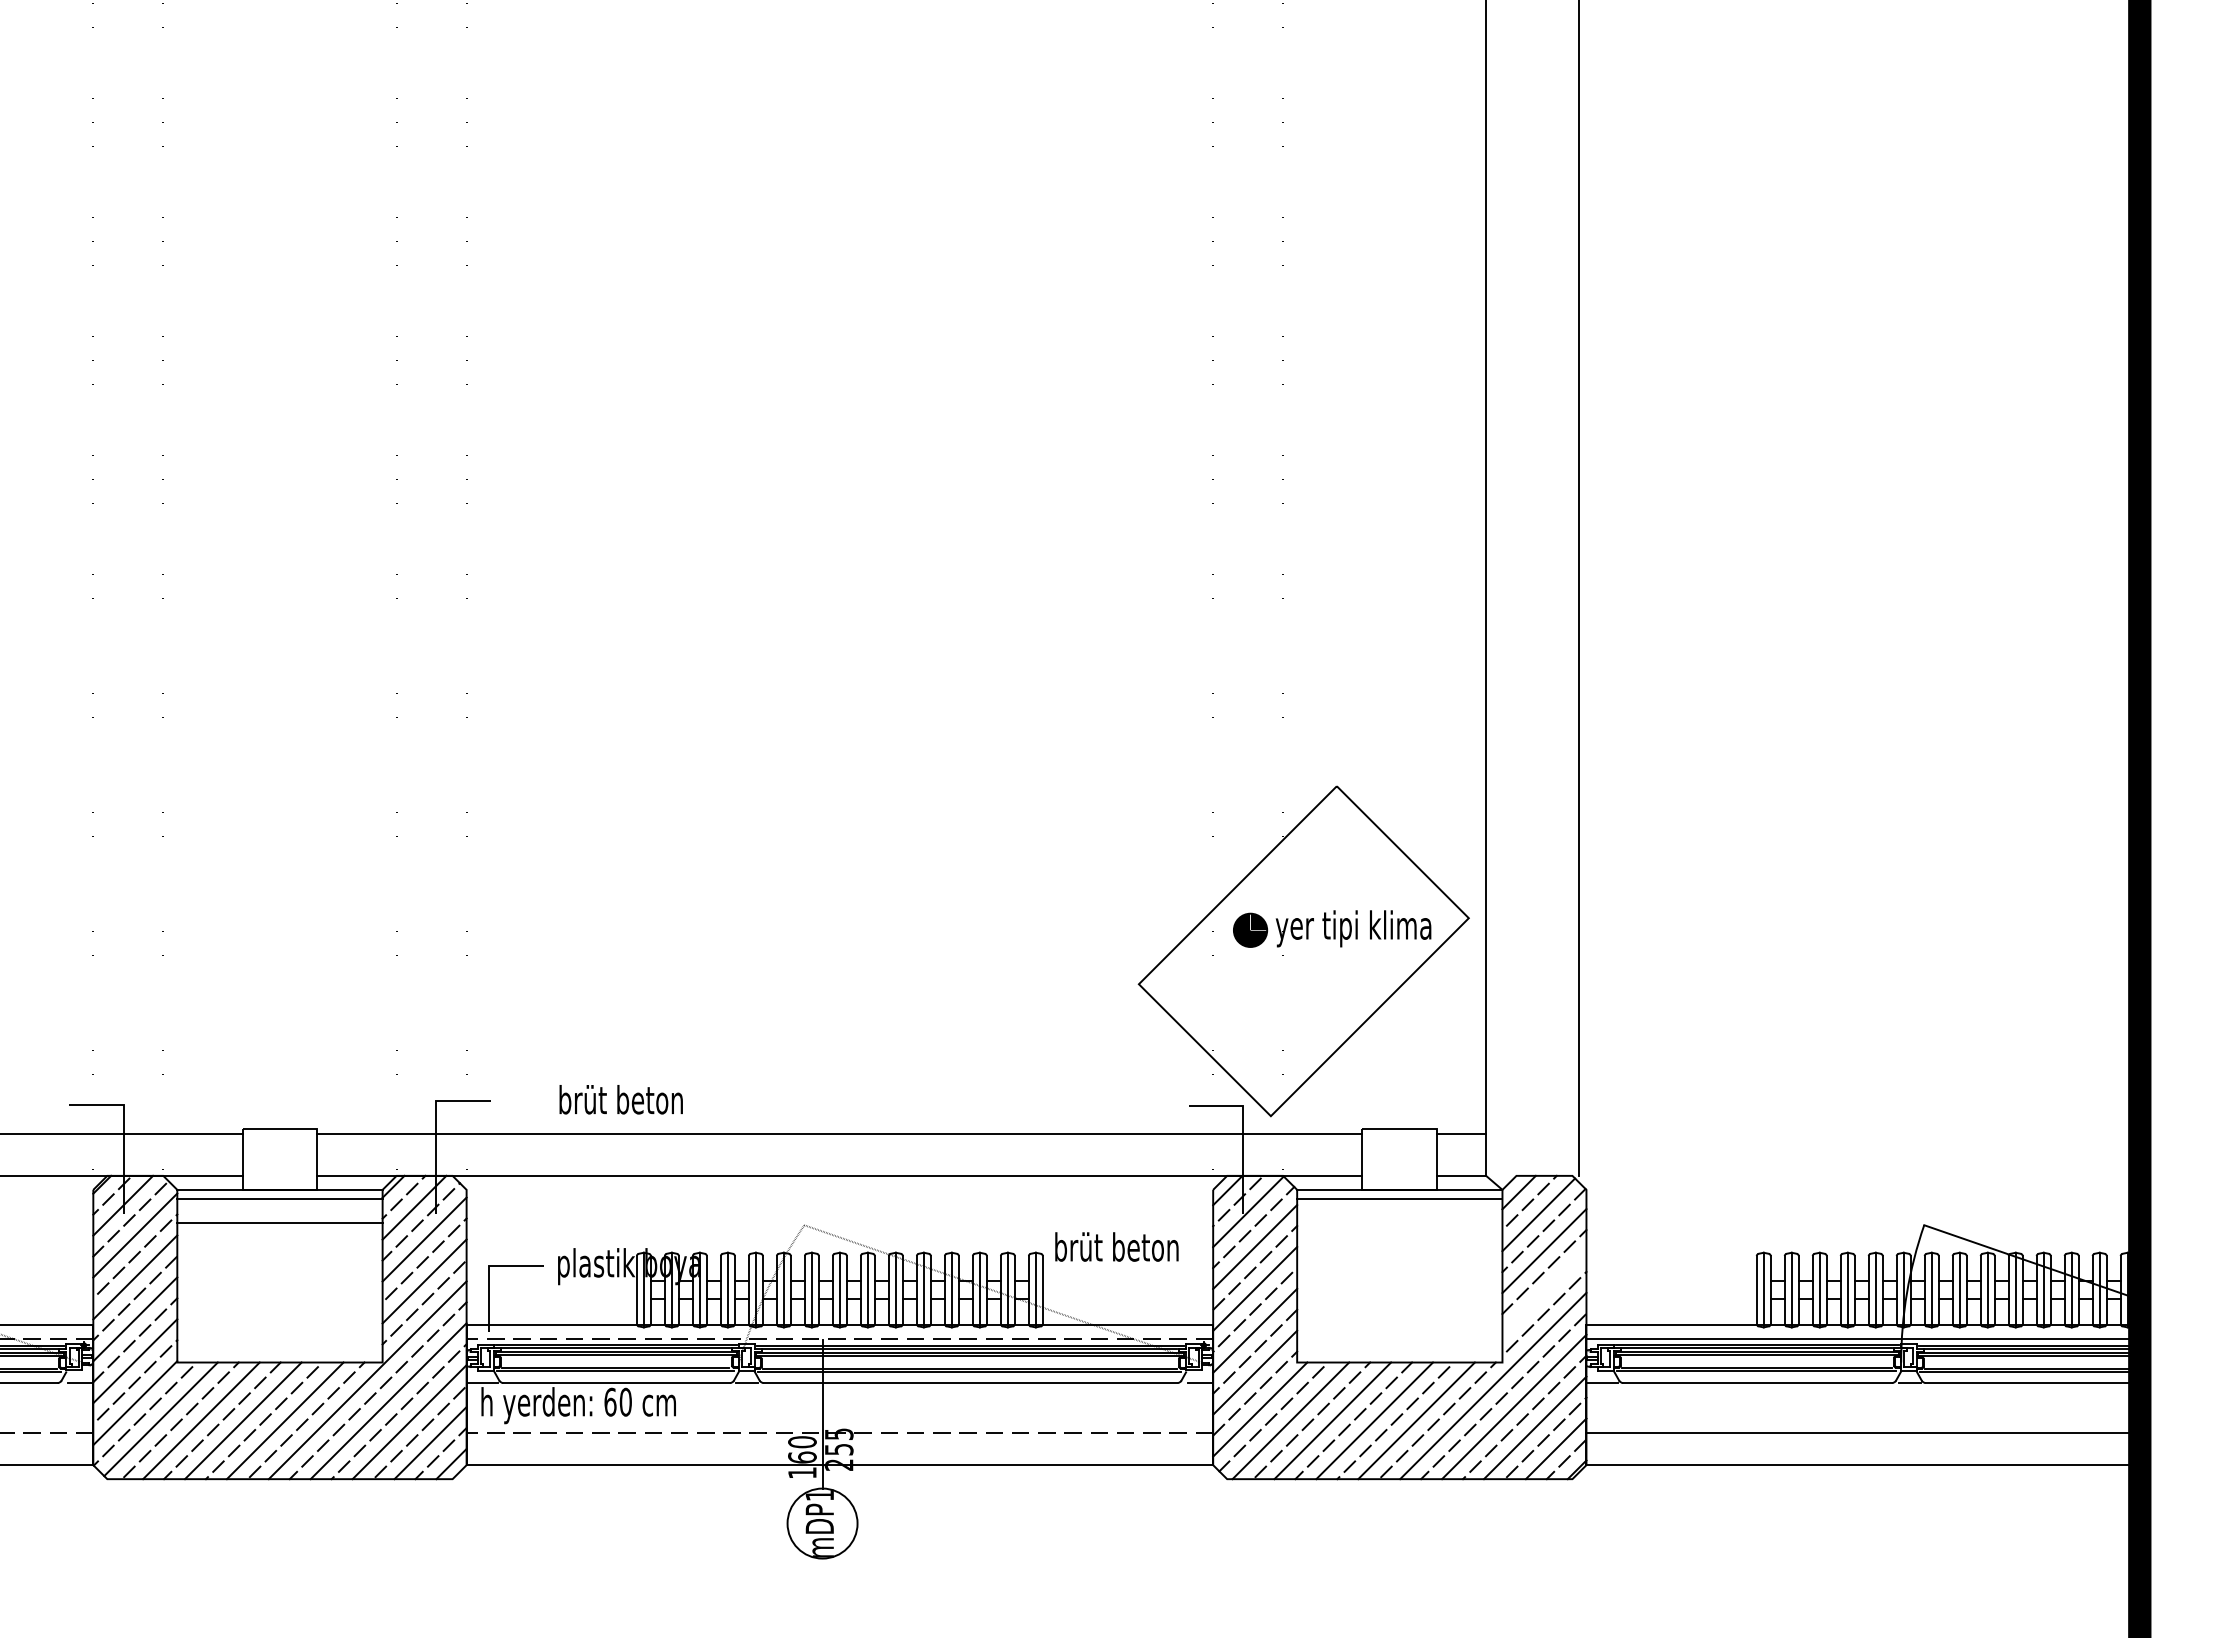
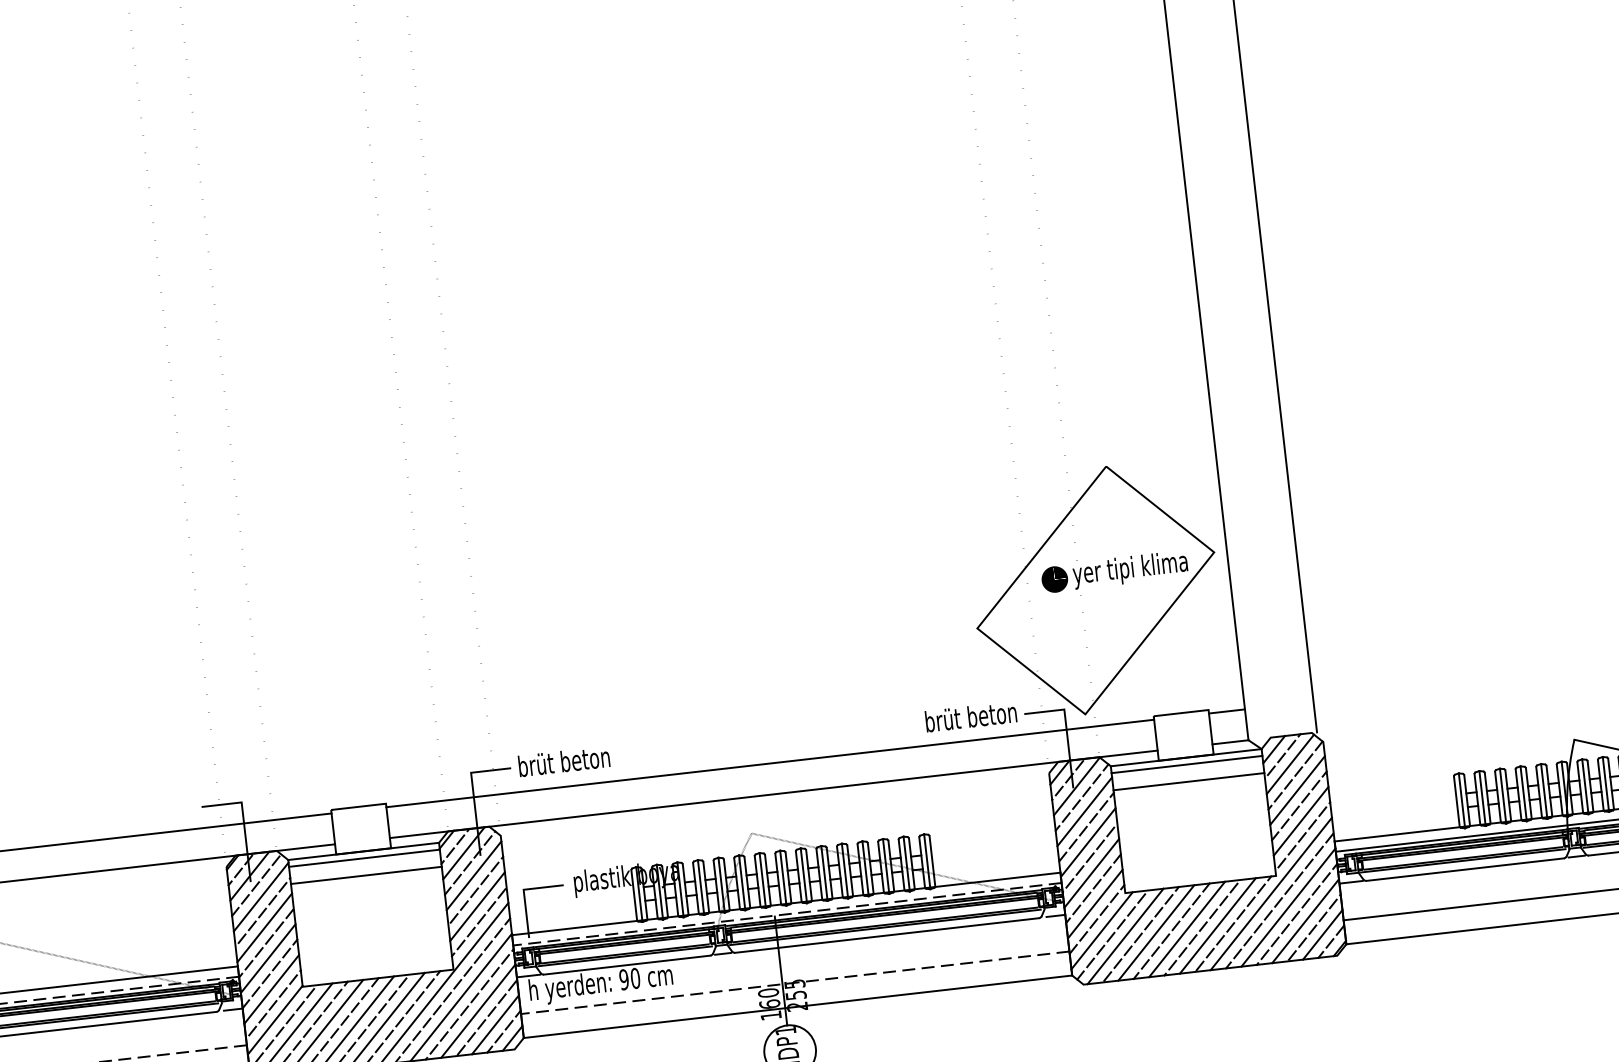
text: (620, 1099) -> (563, 761), moved
line: (1399, 1222) -> (1188, 781), added
text: (1116, 1246) -> (970, 716), moved
line: (1544, 1292) -> (1301, 820), added
text: (610, 1401) -> (624, 979), 60 -> 90

